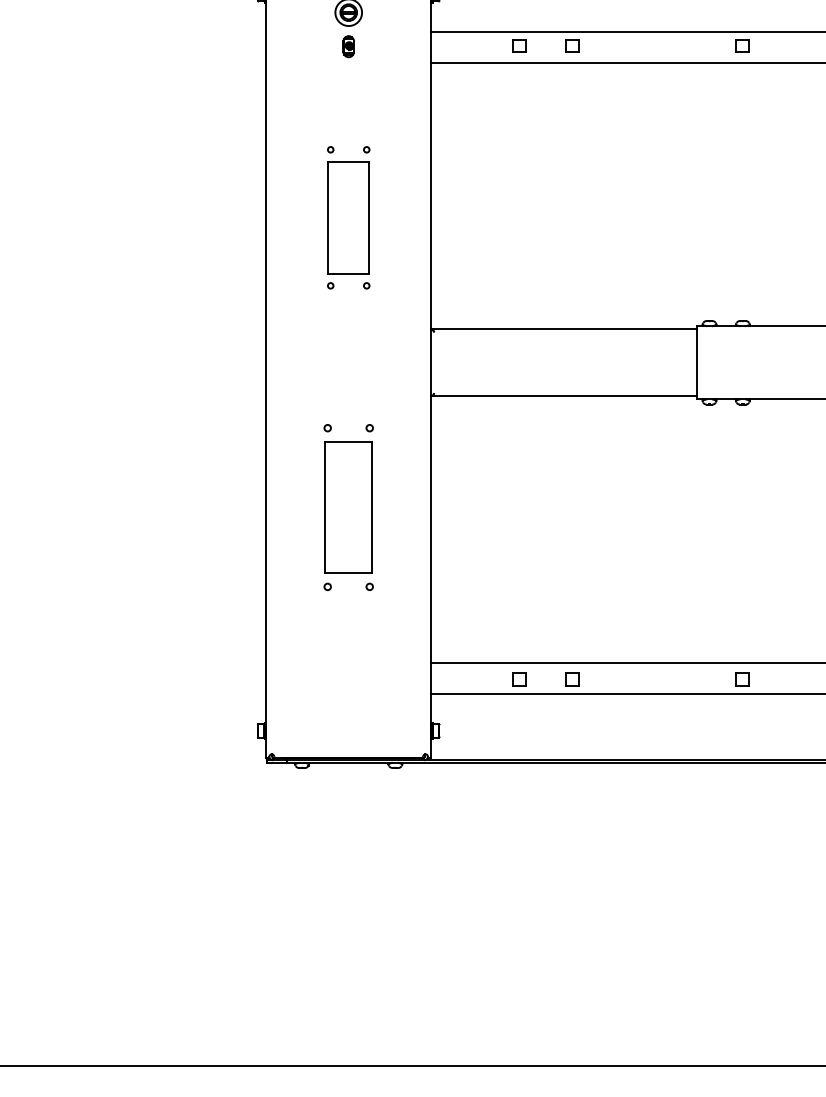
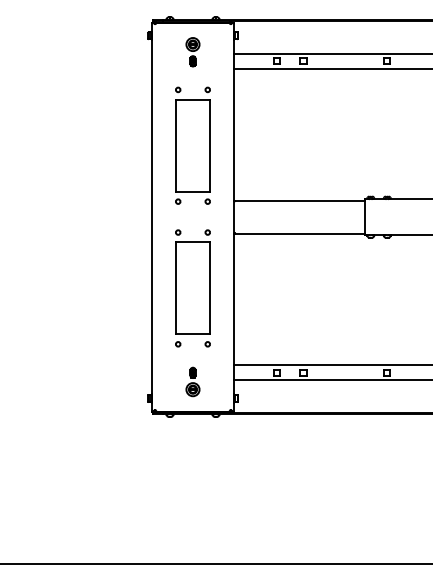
part: (347, 217) -> (192, 145), size x1.67
part: (347, 507) -> (192, 288), size x1.43
part: (347, 696) -> (192, 381), added

